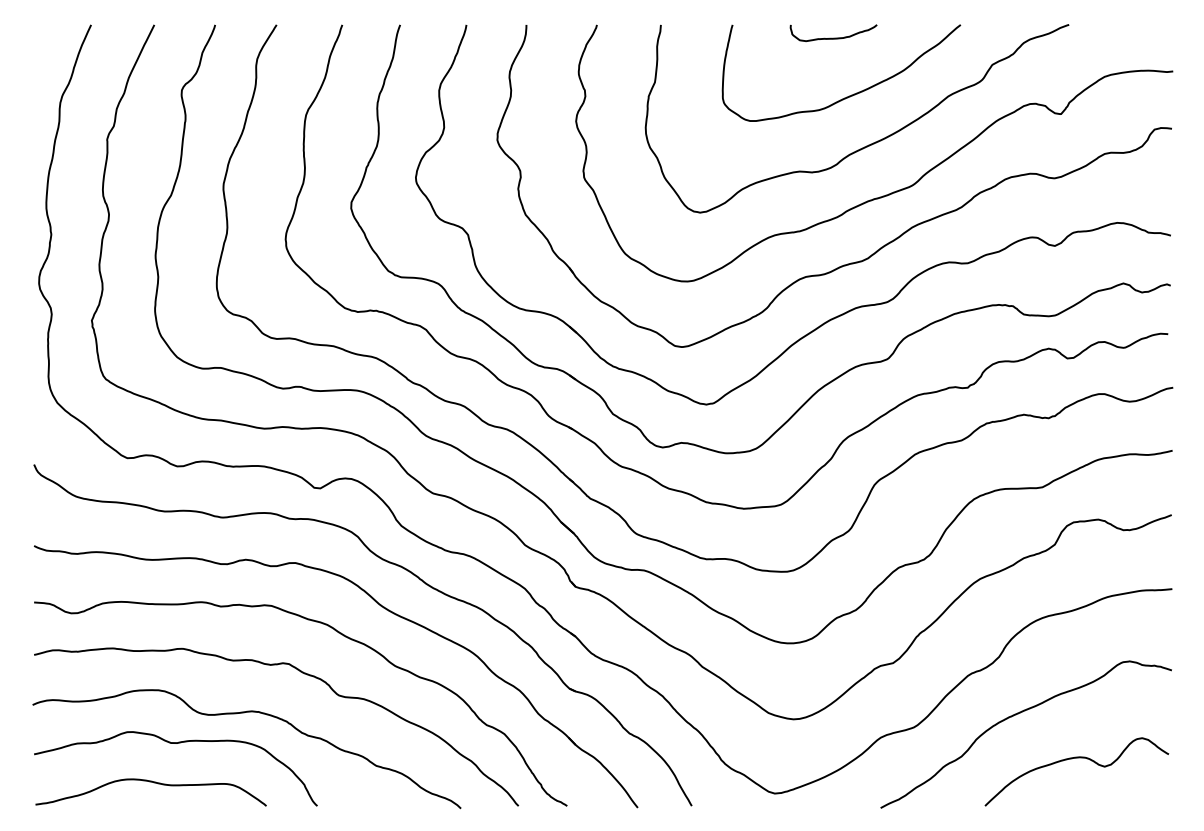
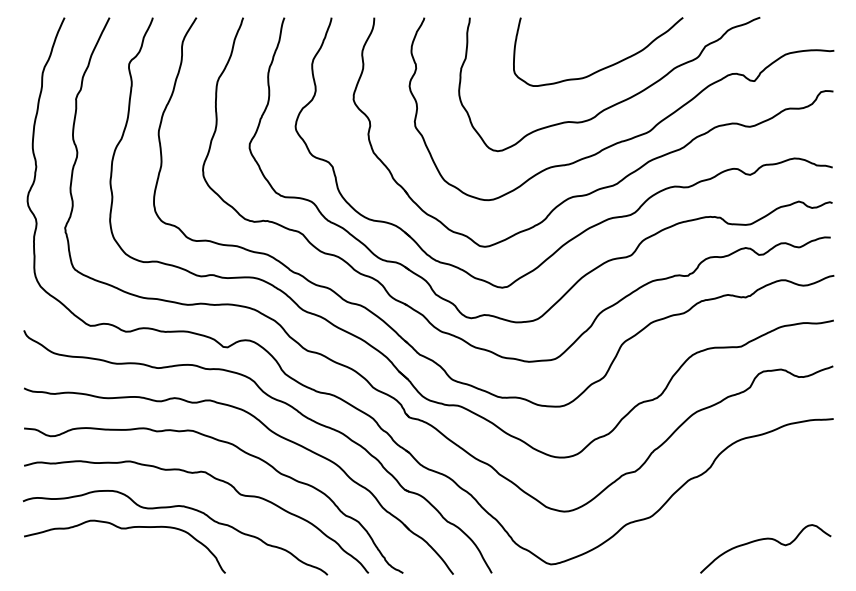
curve: (833, 37) -> (592, 26), removed
curve: (1016, 715) -> (722, 508), removed
curve: (154, 783) -> (109, 557), removed

